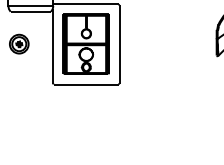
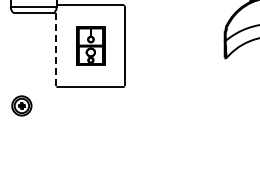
part: (18, 43) -> (21, 105), moved
part: (86, 43) -> (90, 45), size x0.6
line: (52, 45) -> (56, 47), solid -> dashed

